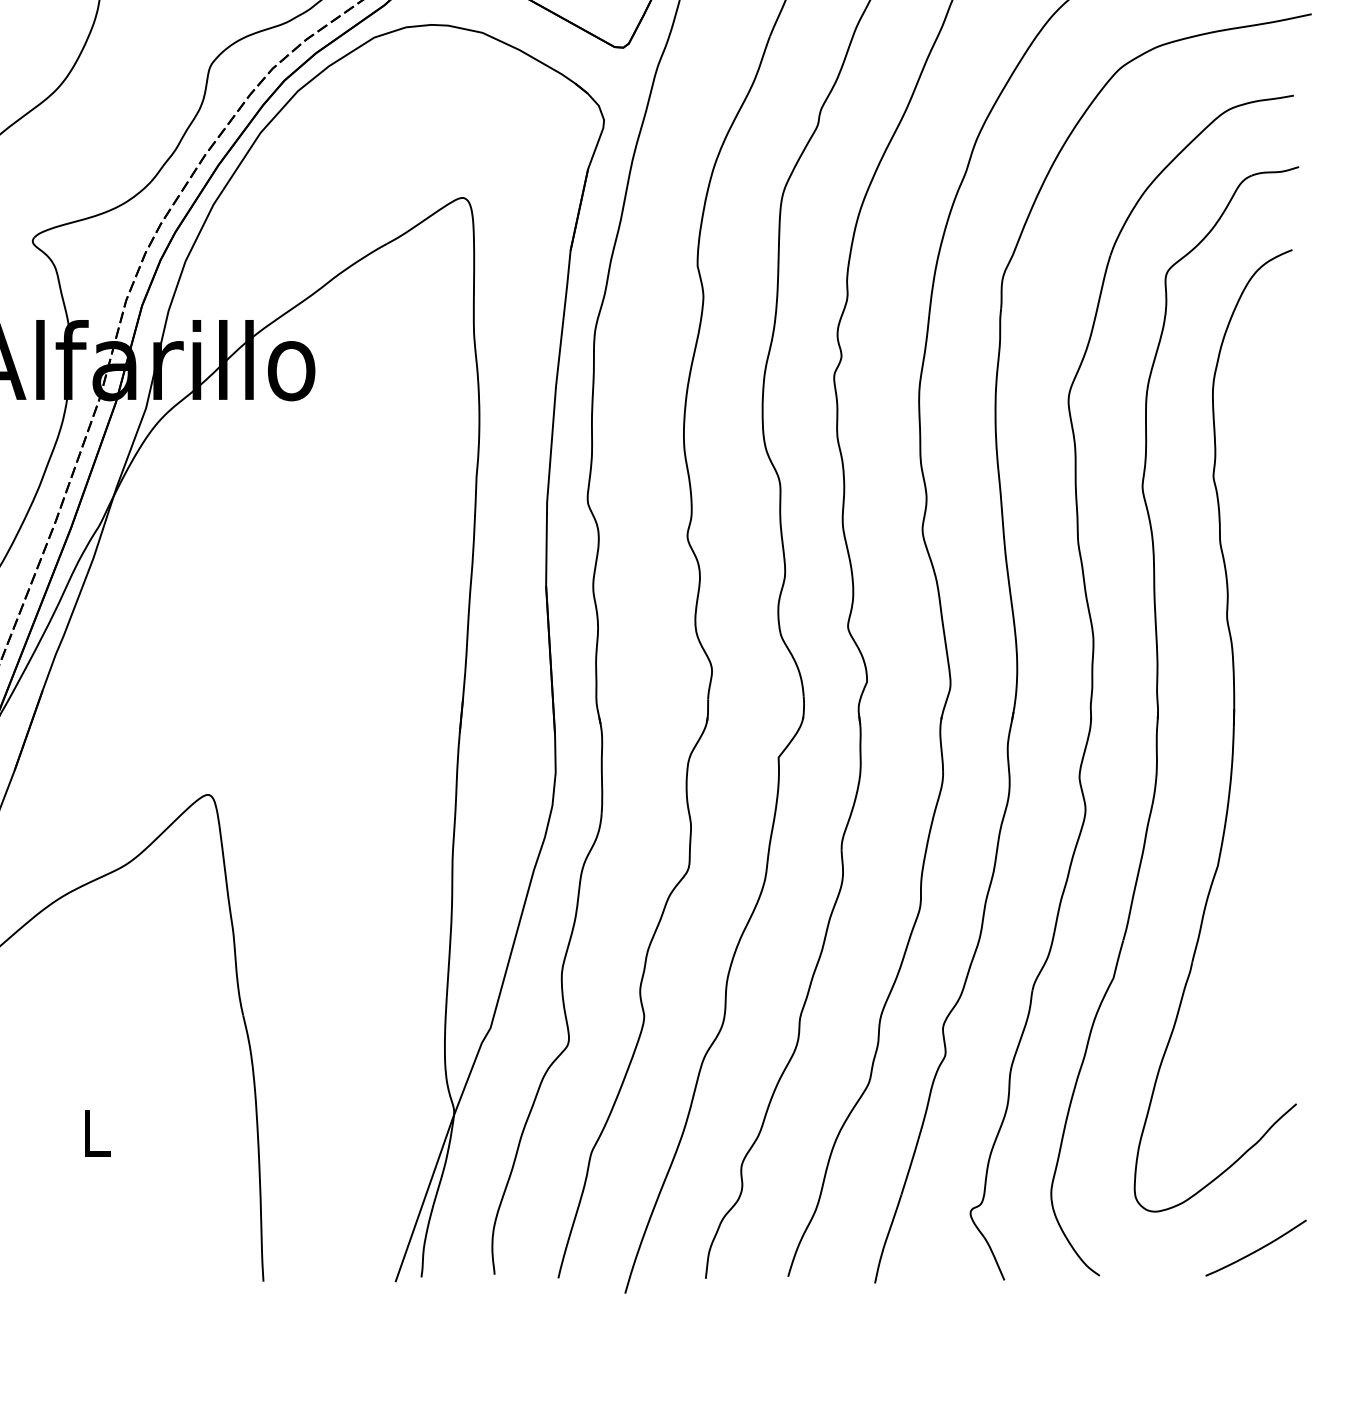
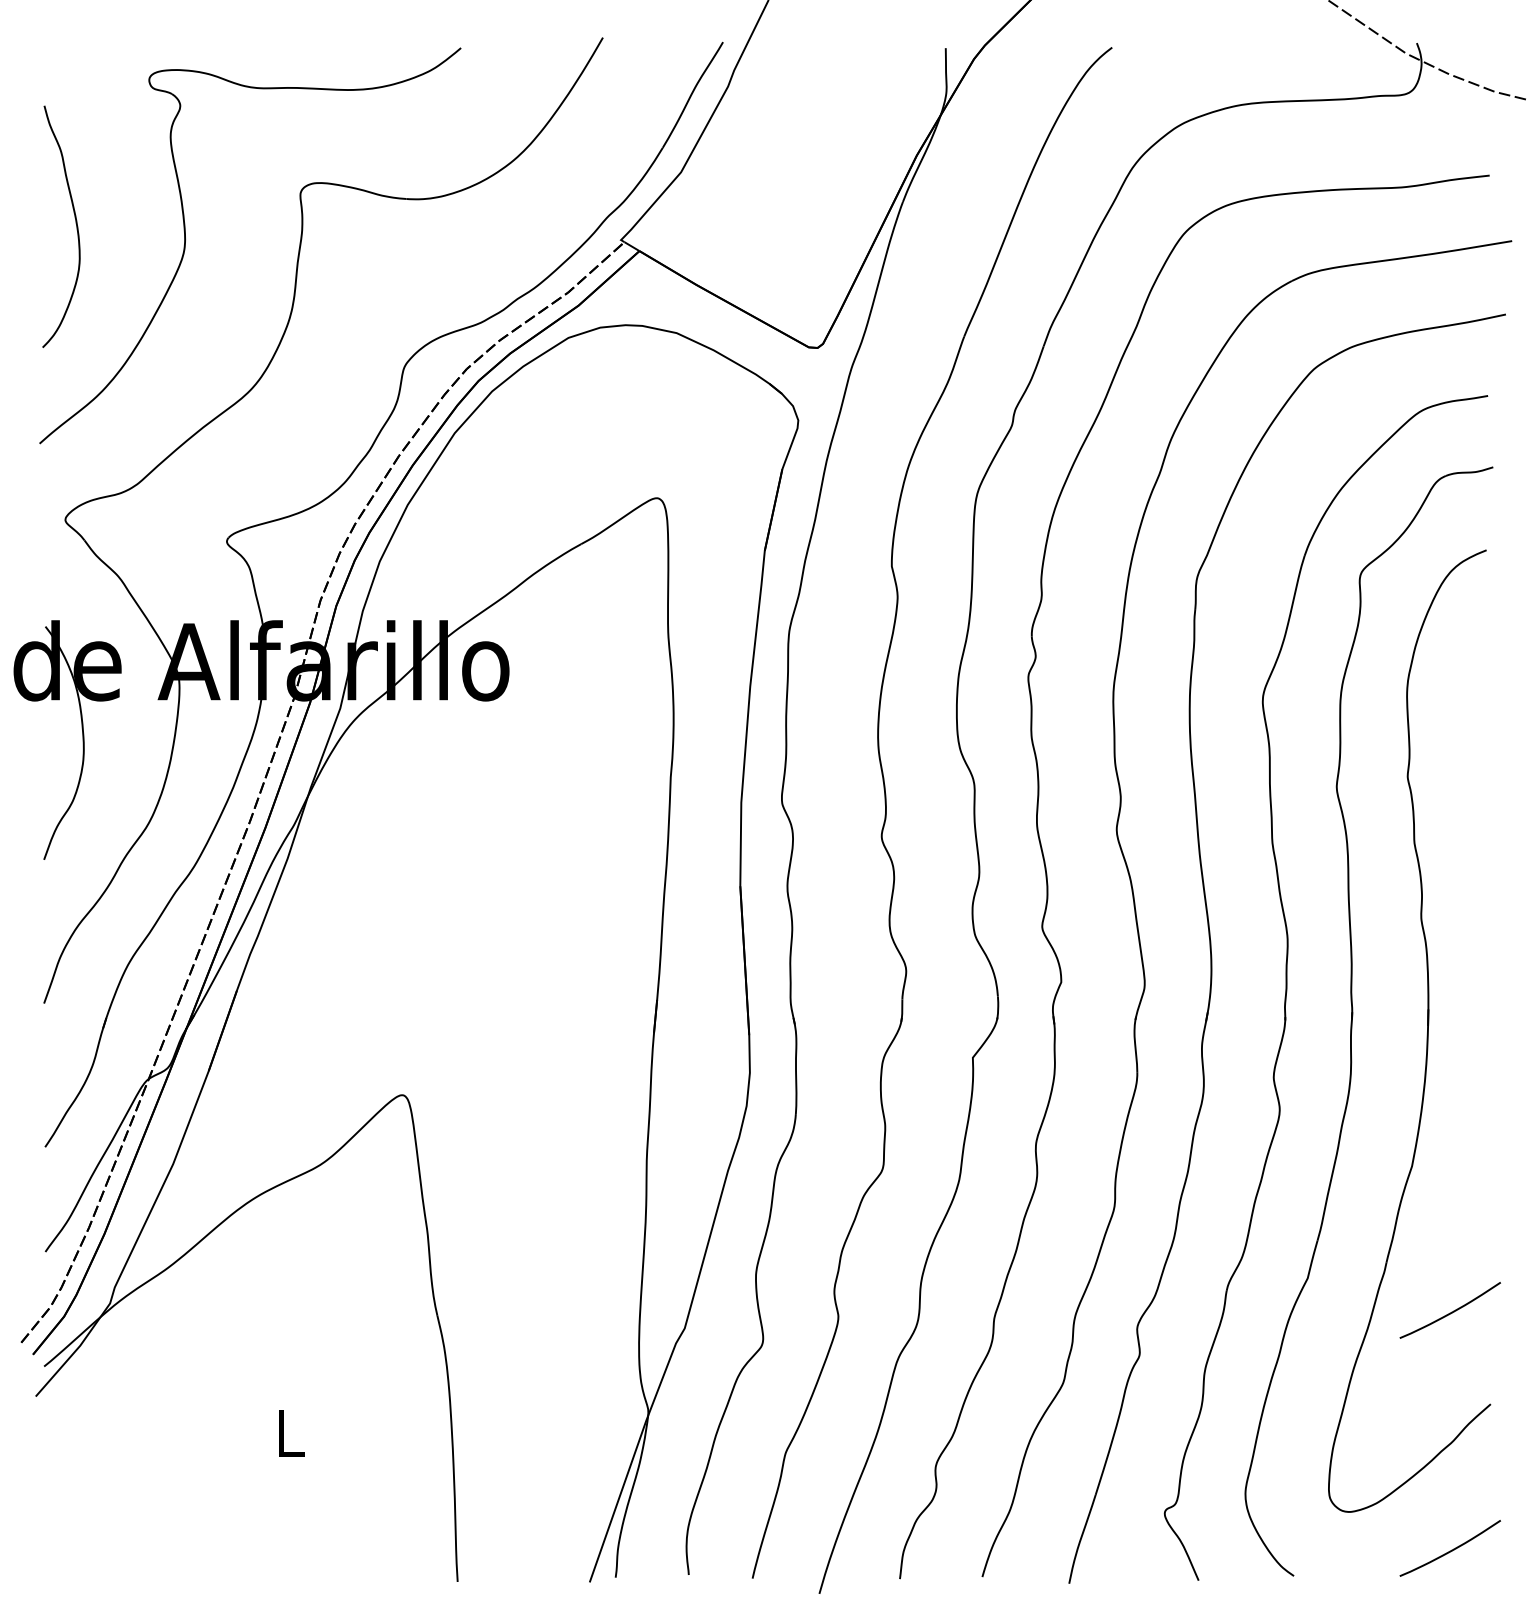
curve: (1257, 1011) -> (1451, 1311), added

